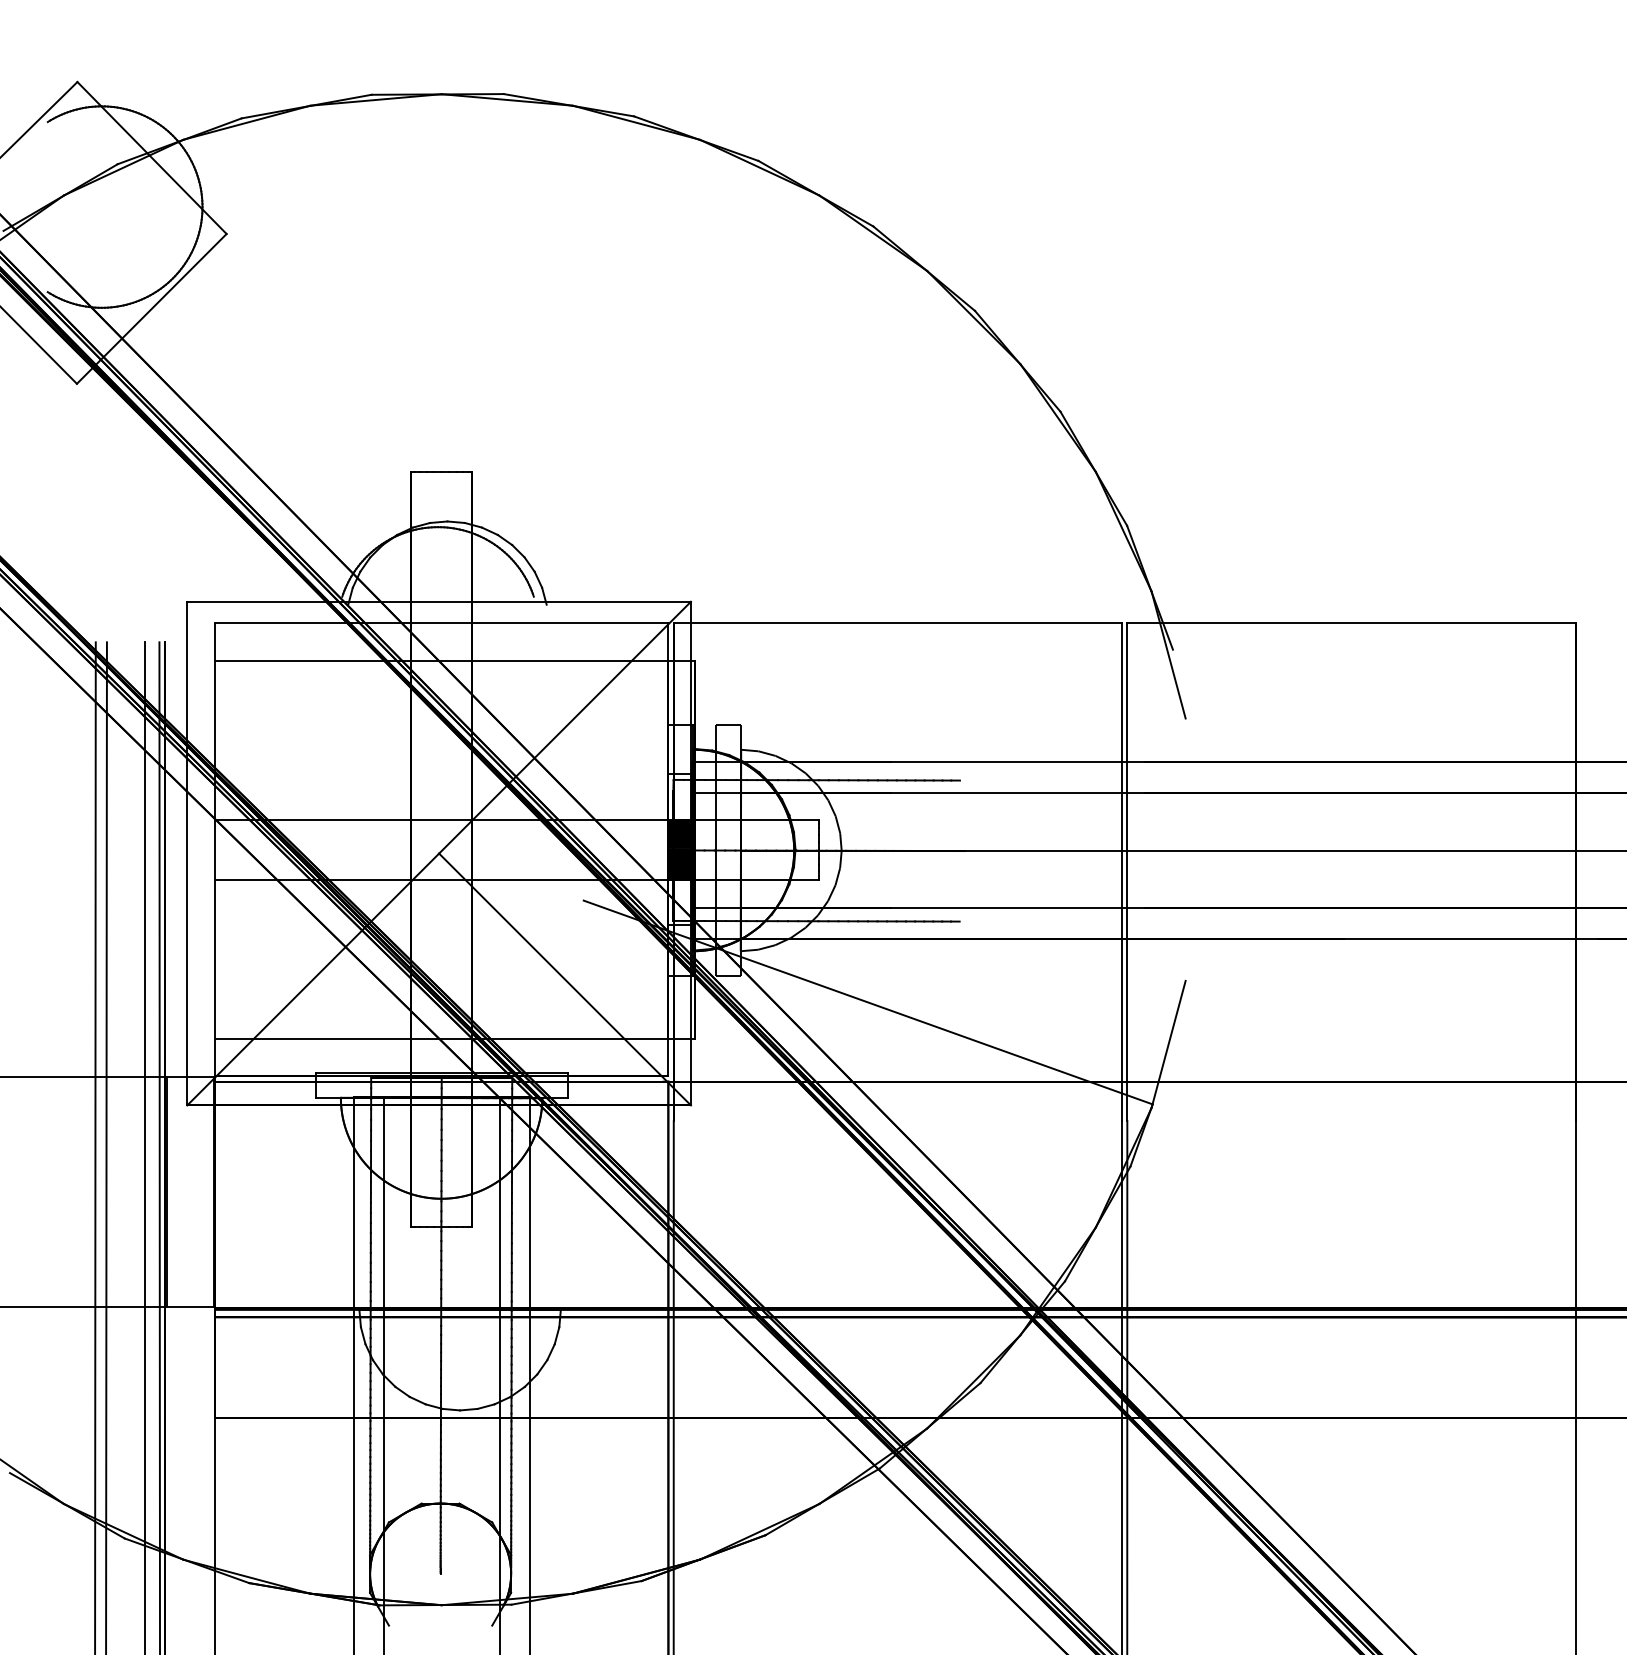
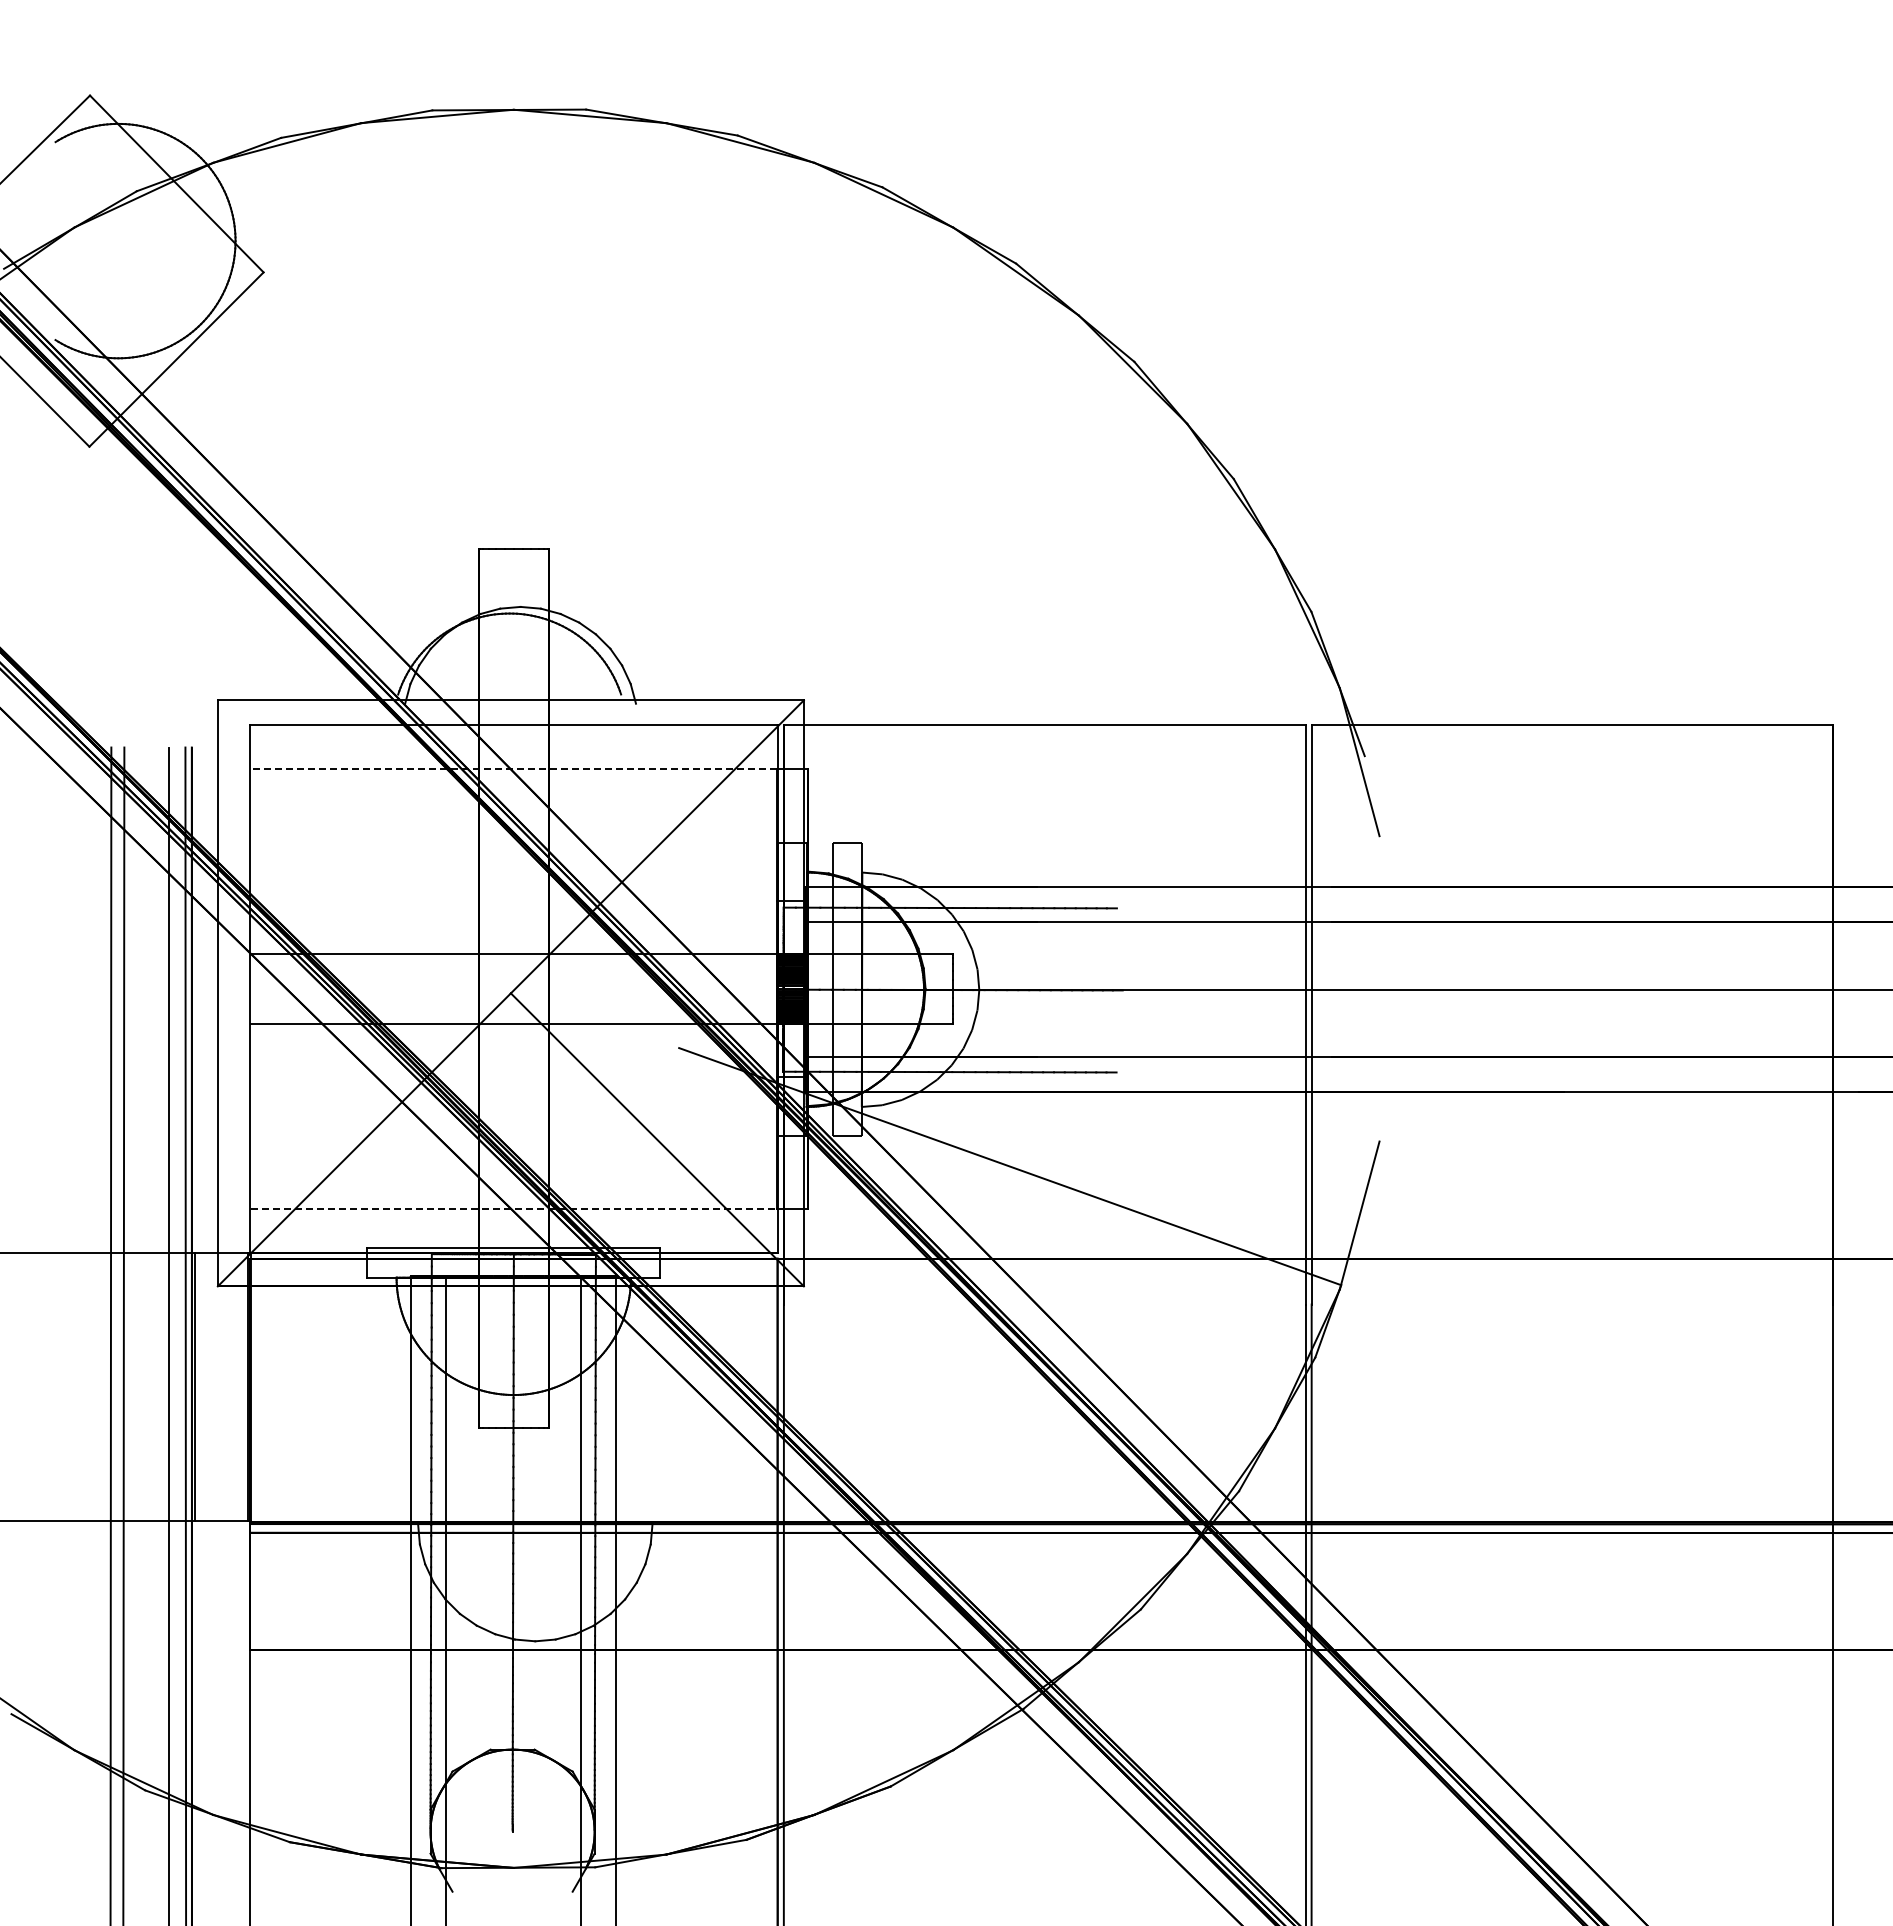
line: (441, 661) -> (513, 769), solid -> dashed
line: (441, 1038) -> (513, 1208), solid -> dashed

